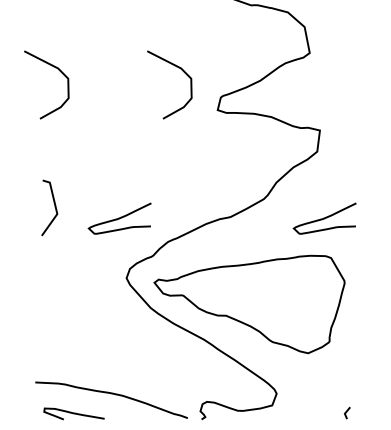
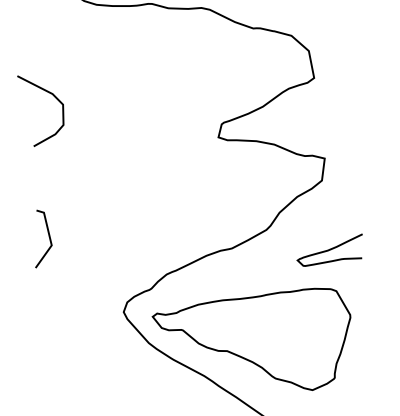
curve: (178, 68) -> (177, 94), removed
curve: (119, 218) -> (116, 250), removed

